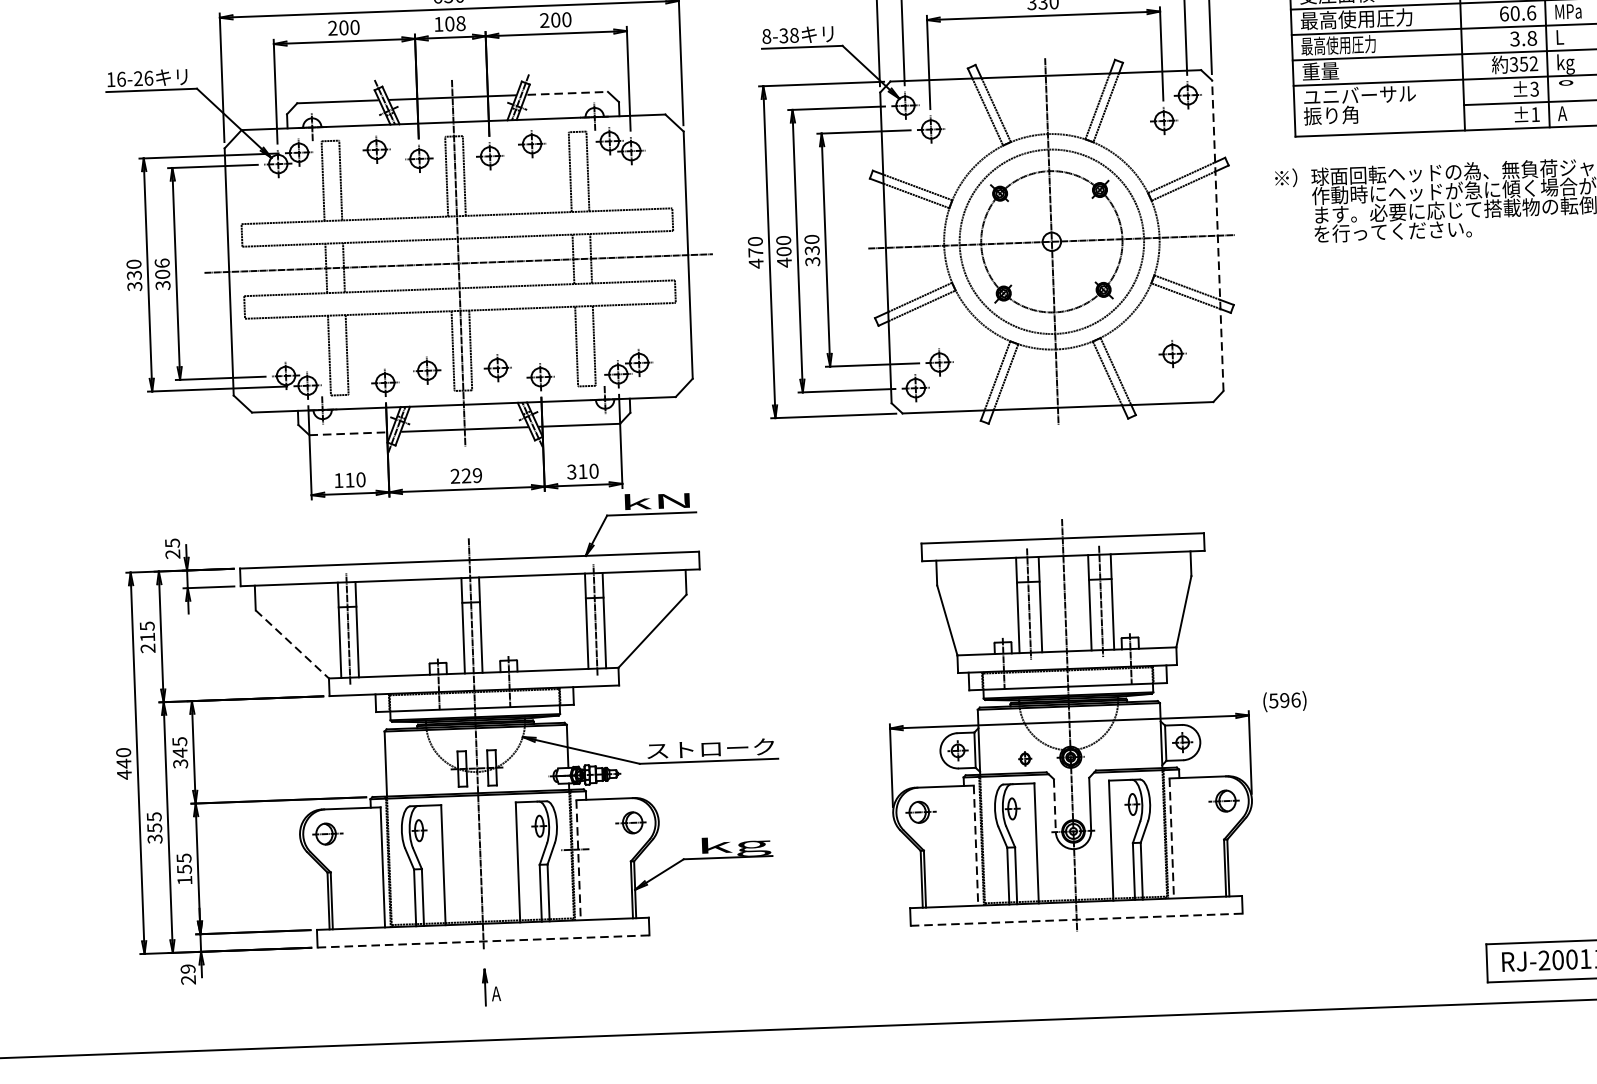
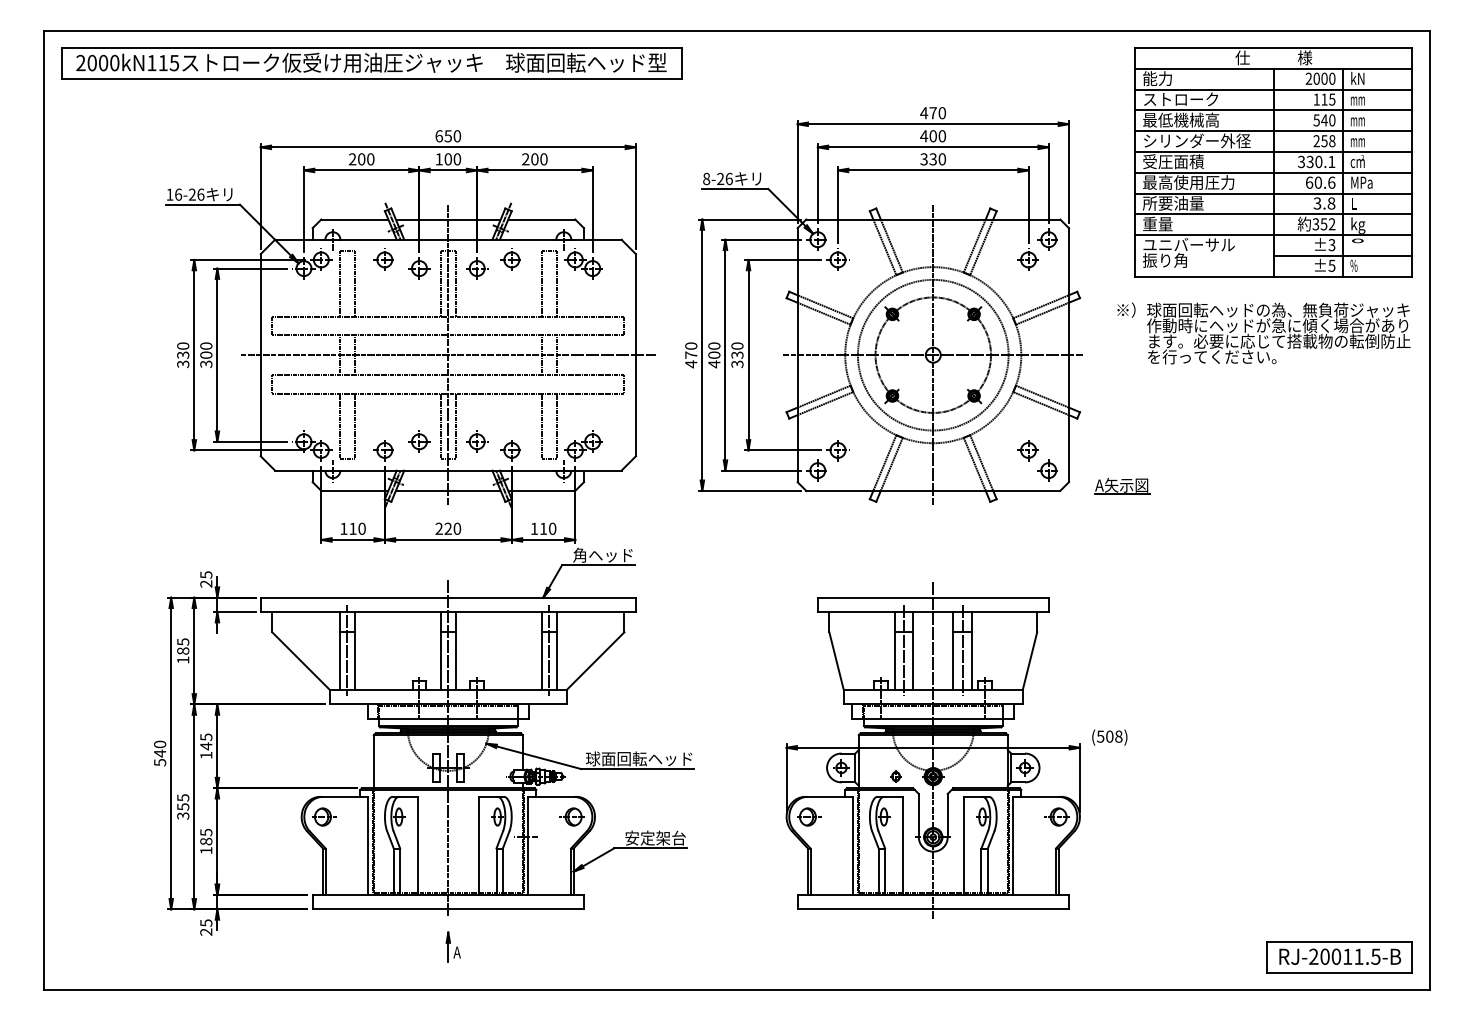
text: (461, 23) -> (457, 159), 108 -> 100
text: (788, 35) -> (724, 178), 8-38 -> 8-26
text: (1337, 44) -> (1172, 202), 最高使用圧力 -> 所要油量
line: (567, 93) -> (542, 219), dashed -> solid
text: (1561, 113) -> (1353, 265), A -> %%%
text: (1534, 114) -> (1331, 265), ±1 -> ±5
line: (1217, 234) -> (1068, 354), dashed -> solid
text: (162, 262) -> (206, 345), 306 -> 300
part: (1196, 377) -> (1047, 470), added
part: (1289, 392) -> (1122, 485), added
line: (349, 433) -> (354, 490), dashed -> solid
text: (571, 471) -> (534, 528), 310 -> 110
text: (477, 475) -> (457, 528), 229 -> 220
text: (656, 500) -> (602, 554), kN -> 角ヘッド
text: (148, 642) -> (183, 655), 215 -> 185
line: (292, 644) -> (301, 661), dashed -> solid
text: (1290, 700) -> (1114, 736), (596) -> (508)
text: (710, 748) -> (639, 758), ストローク -> 球面回転ヘッド
text: (180, 764) -> (206, 755), 345 -> 145
text: (124, 774) -> (160, 762), 440 -> 540
line: (1054, 805) -> (918, 815), dashed -> solid
line: (1172, 839) -> (1013, 846), dashed -> solid
text: (733, 845) -> (655, 838), kg -> 安定架台
line: (976, 846) -> (853, 846), dashed -> solid
line: (578, 860) -> (528, 846), dashed -> solid
text: (184, 869) -> (206, 841), 155 -> 185
line: (1077, 919) -> (933, 909), dashed -> solid
line: (483, 941) -> (448, 909), dashed -> solid
text: (188, 968) -> (206, 922), 29 -> 25

